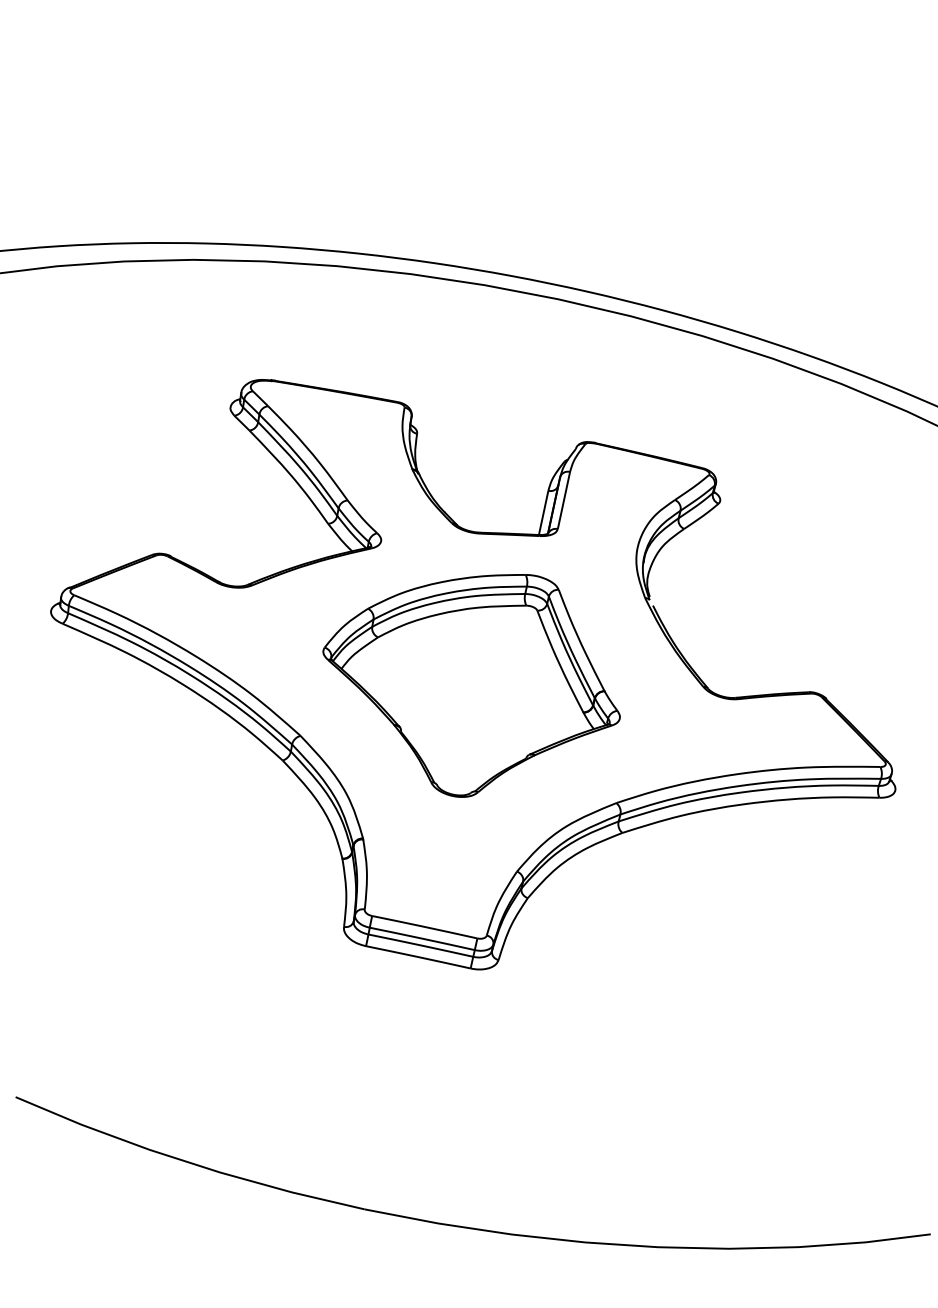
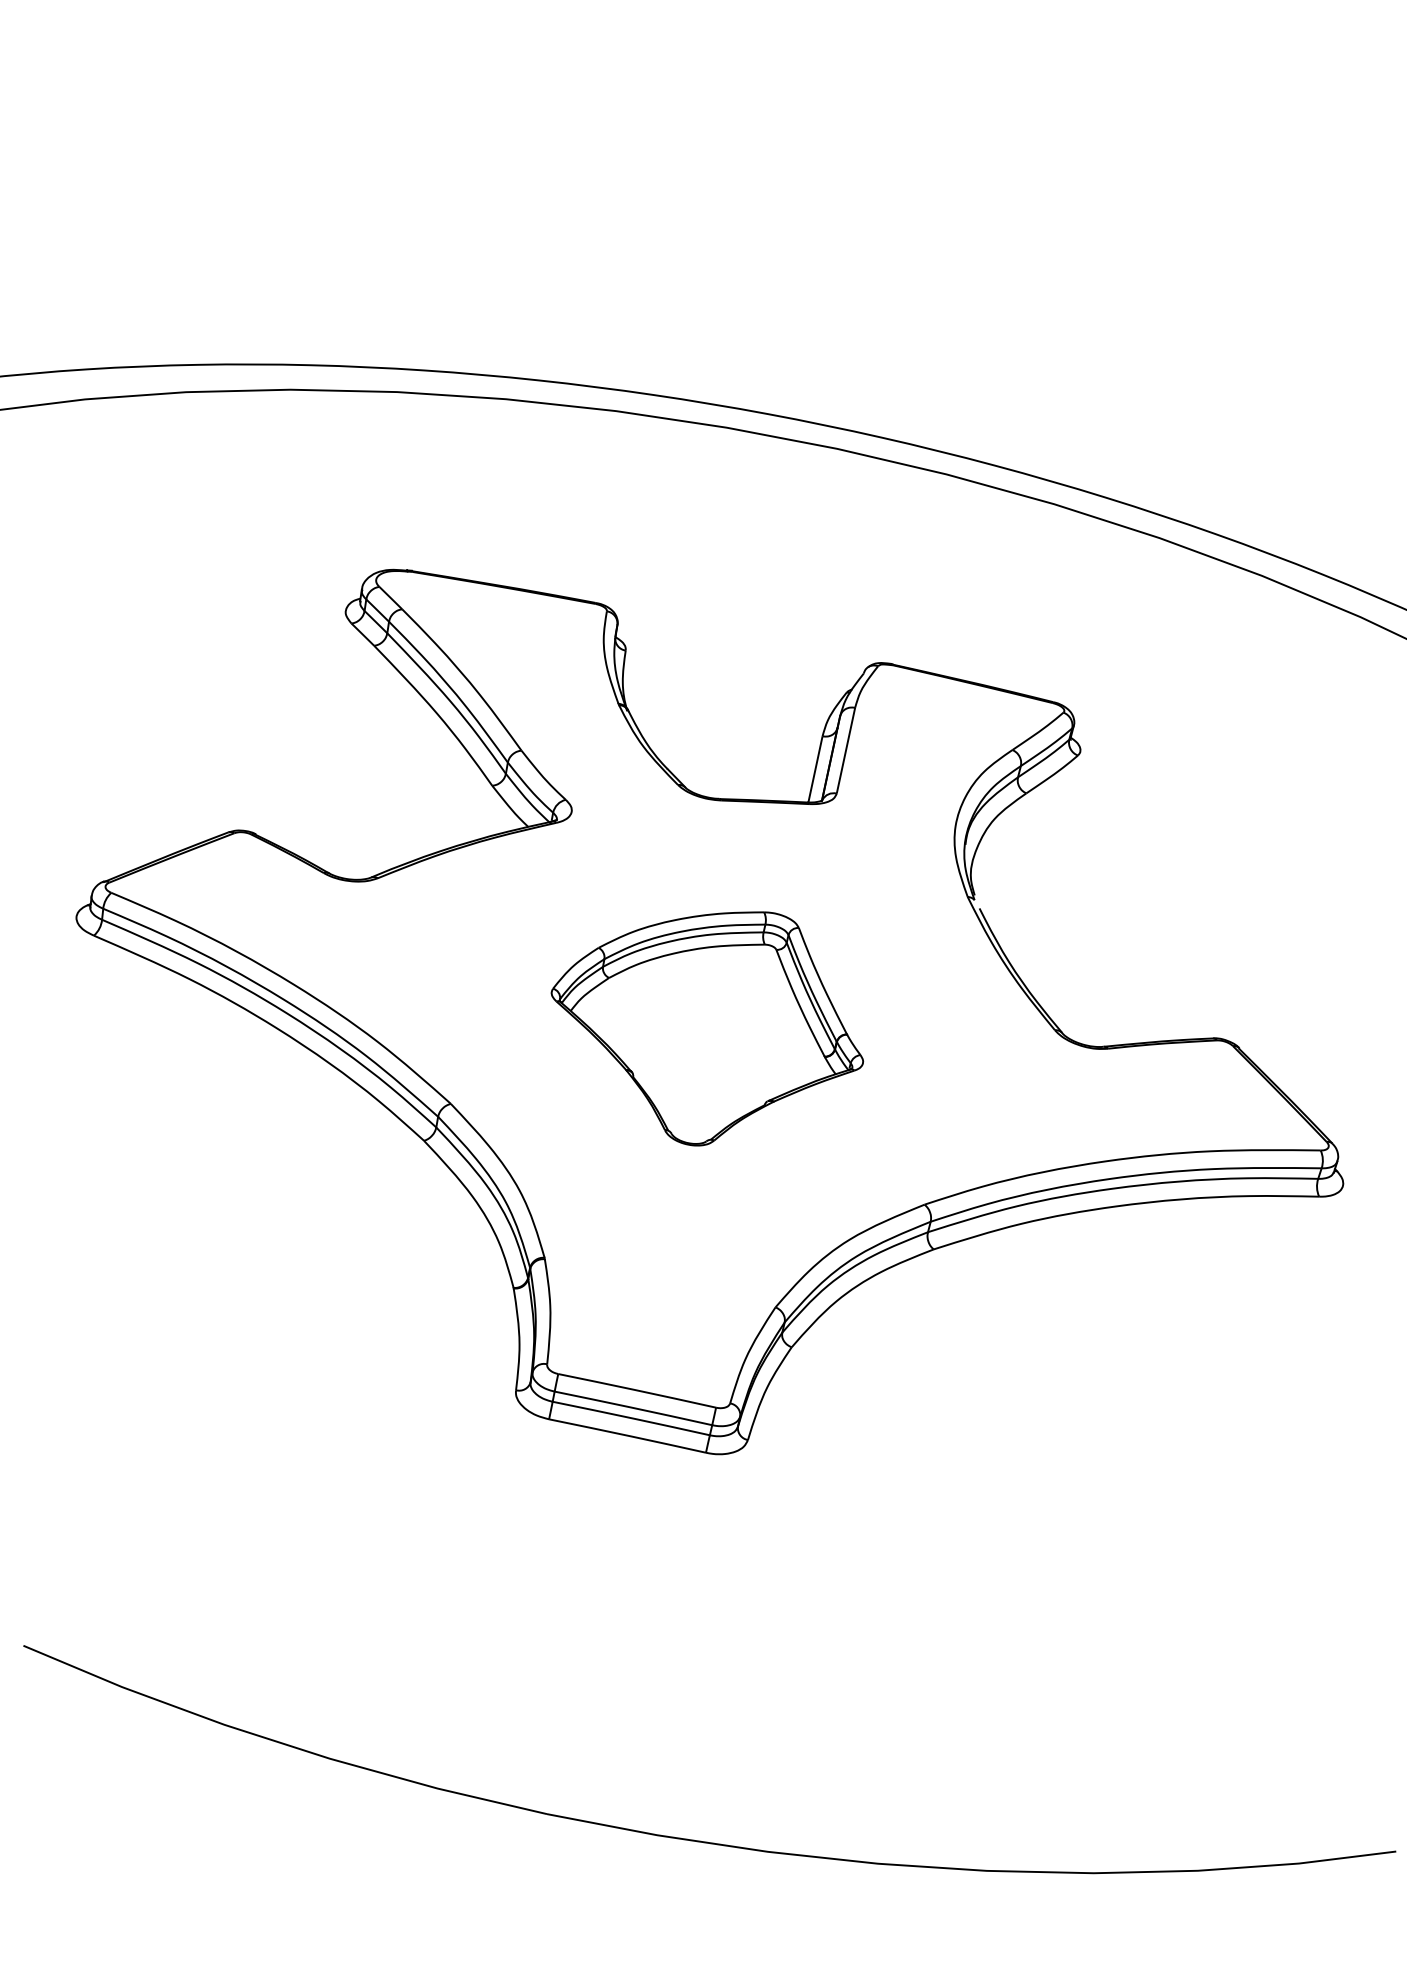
part: (471, 685) -> (707, 1028), size x0.7

